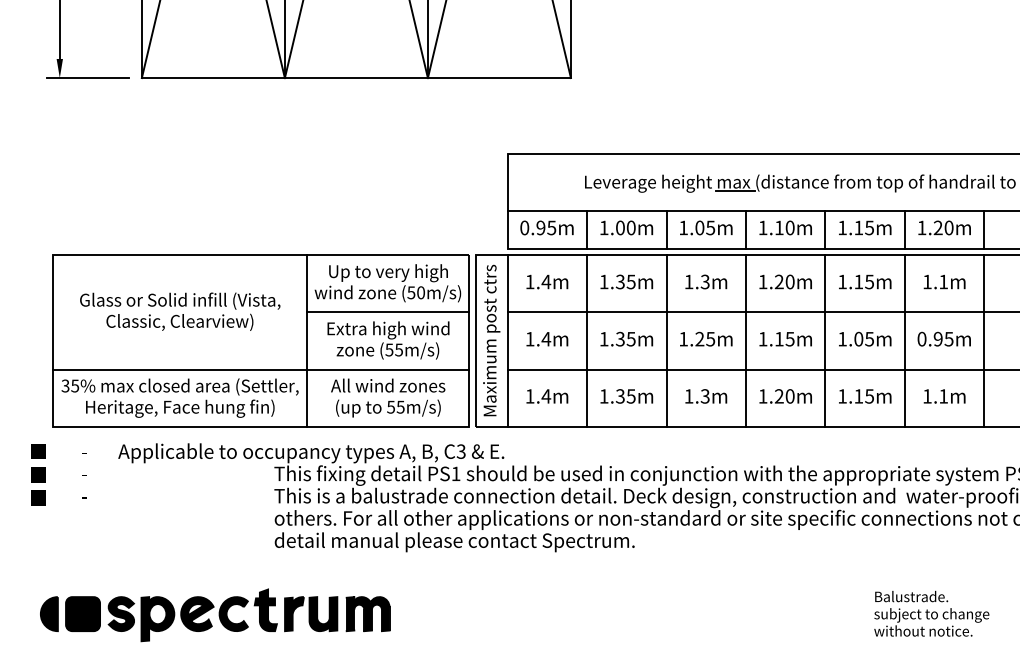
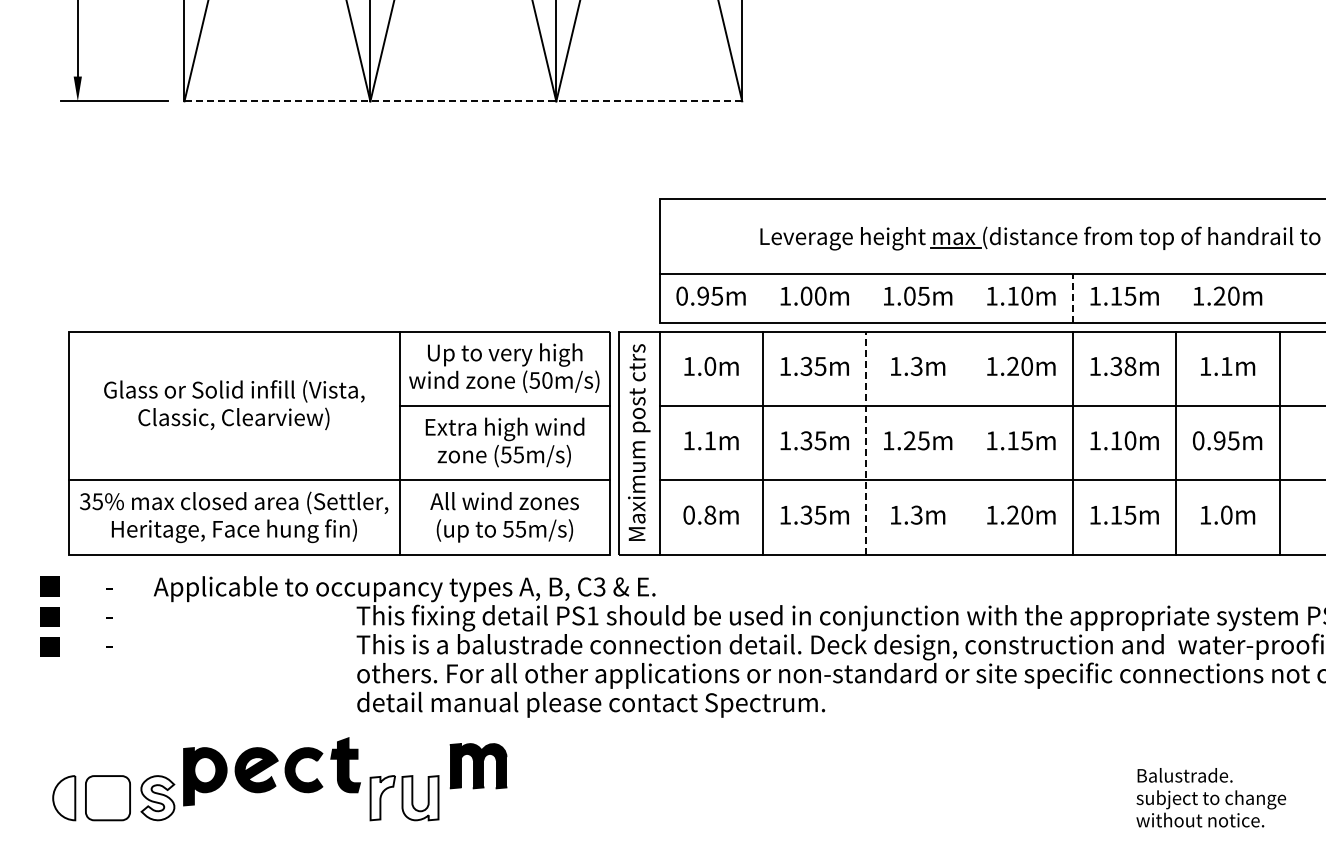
line: (356, 78) -> (463, 101), solid -> dashed
line: (587, 229) -> (763, 298), removed
line: (666, 229) -> (866, 298), removed
line: (745, 229) -> (969, 298), removed
line: (825, 229) -> (1073, 298), solid -> dashed
line: (905, 229) -> (1176, 298), removed
line: (984, 229) -> (1279, 298), removed
text: (545, 281) -> (709, 365), 1.4m -> 1.0m
text: (864, 281) -> (1123, 365), 1.15m -> 1.38m
text: (545, 338) -> (709, 440), 1.4m -> 1.1m
text: (864, 338) -> (1123, 440), 1.05m -> 1.10m
line: (745, 340) -> (969, 442), removed
line: (666, 341) -> (866, 443), solid -> dashed
text: (538, 395) -> (699, 514), 1.4m -> 0.8m
text: (943, 395) -> (1226, 514), 1.1m -> 1.0m
fill: (49, 614) -> (64, 798), removed
fill: (82, 614) -> (107, 798), removed
fill: (121, 614) -> (157, 798), removed
fill: (294, 614) -> (382, 798), removed
fill: (323, 614) -> (420, 798), removed
part: (368, 614) -> (478, 766), moved
part: (208, 615) -> (271, 771), moved

